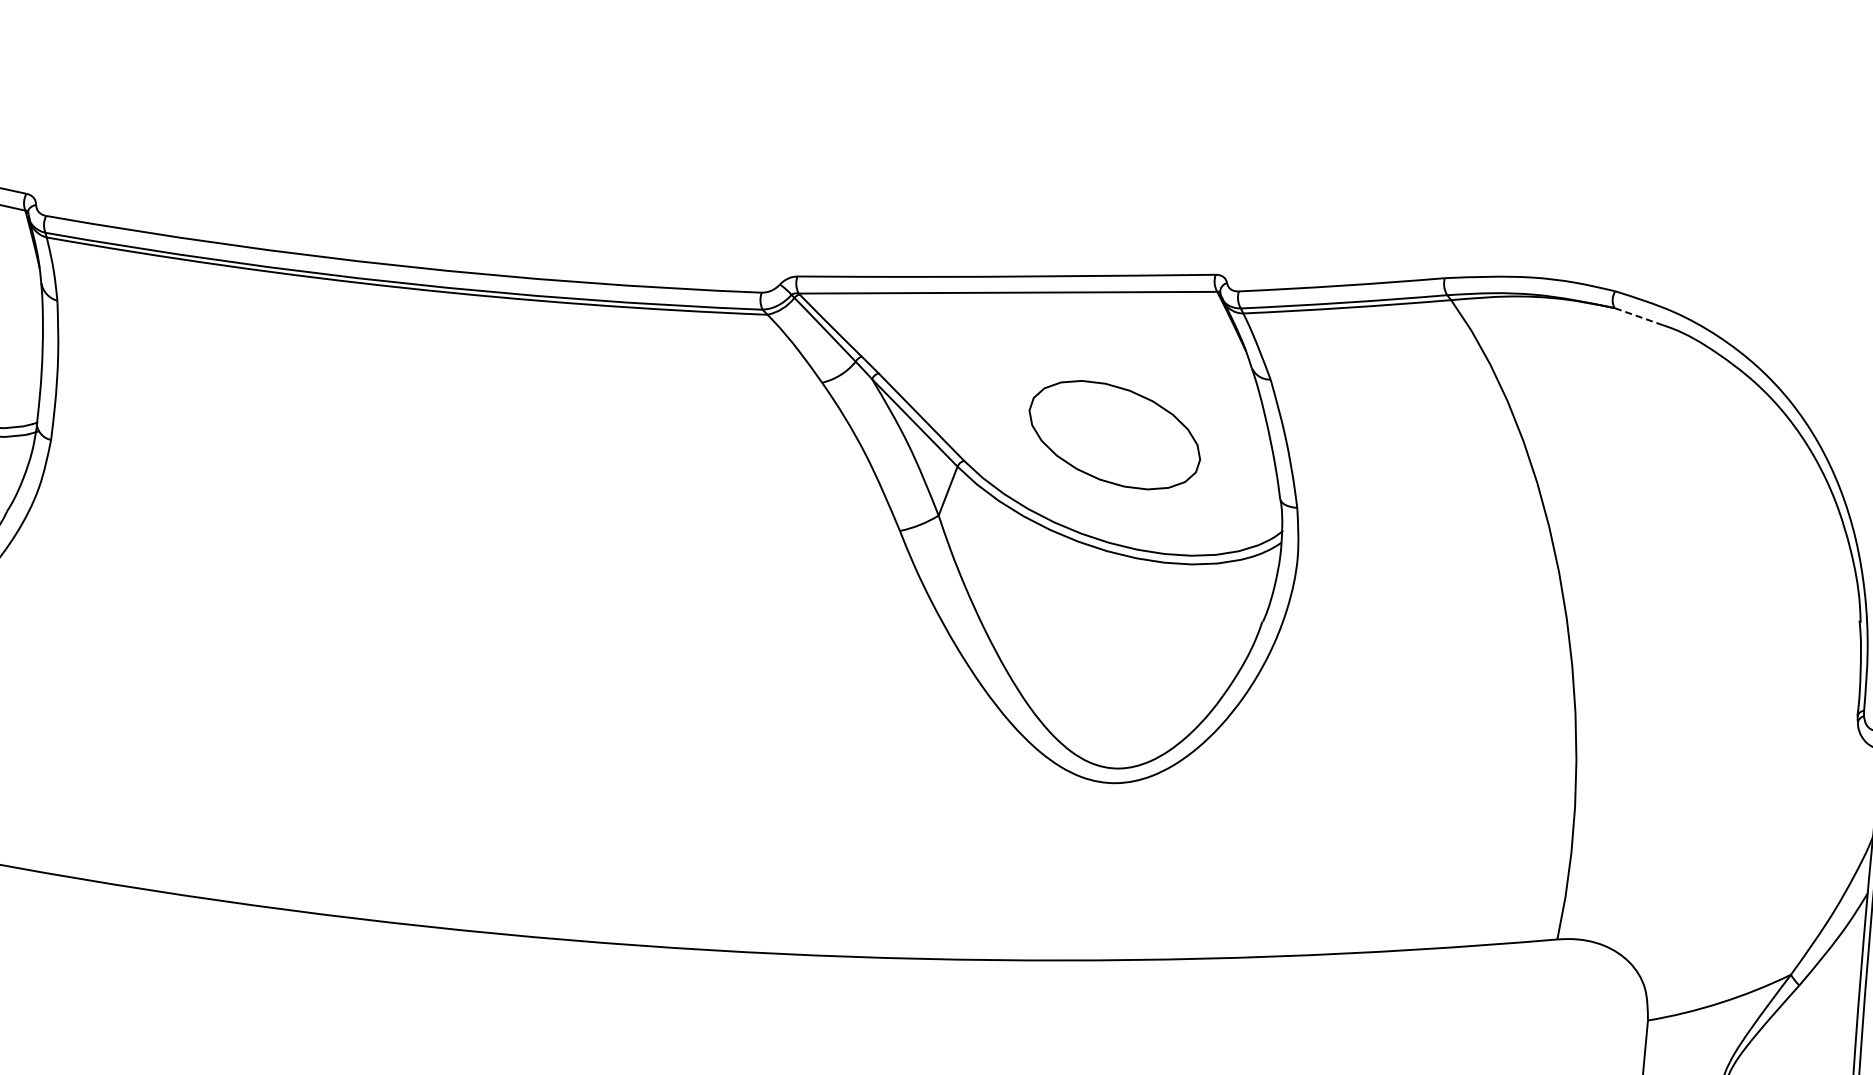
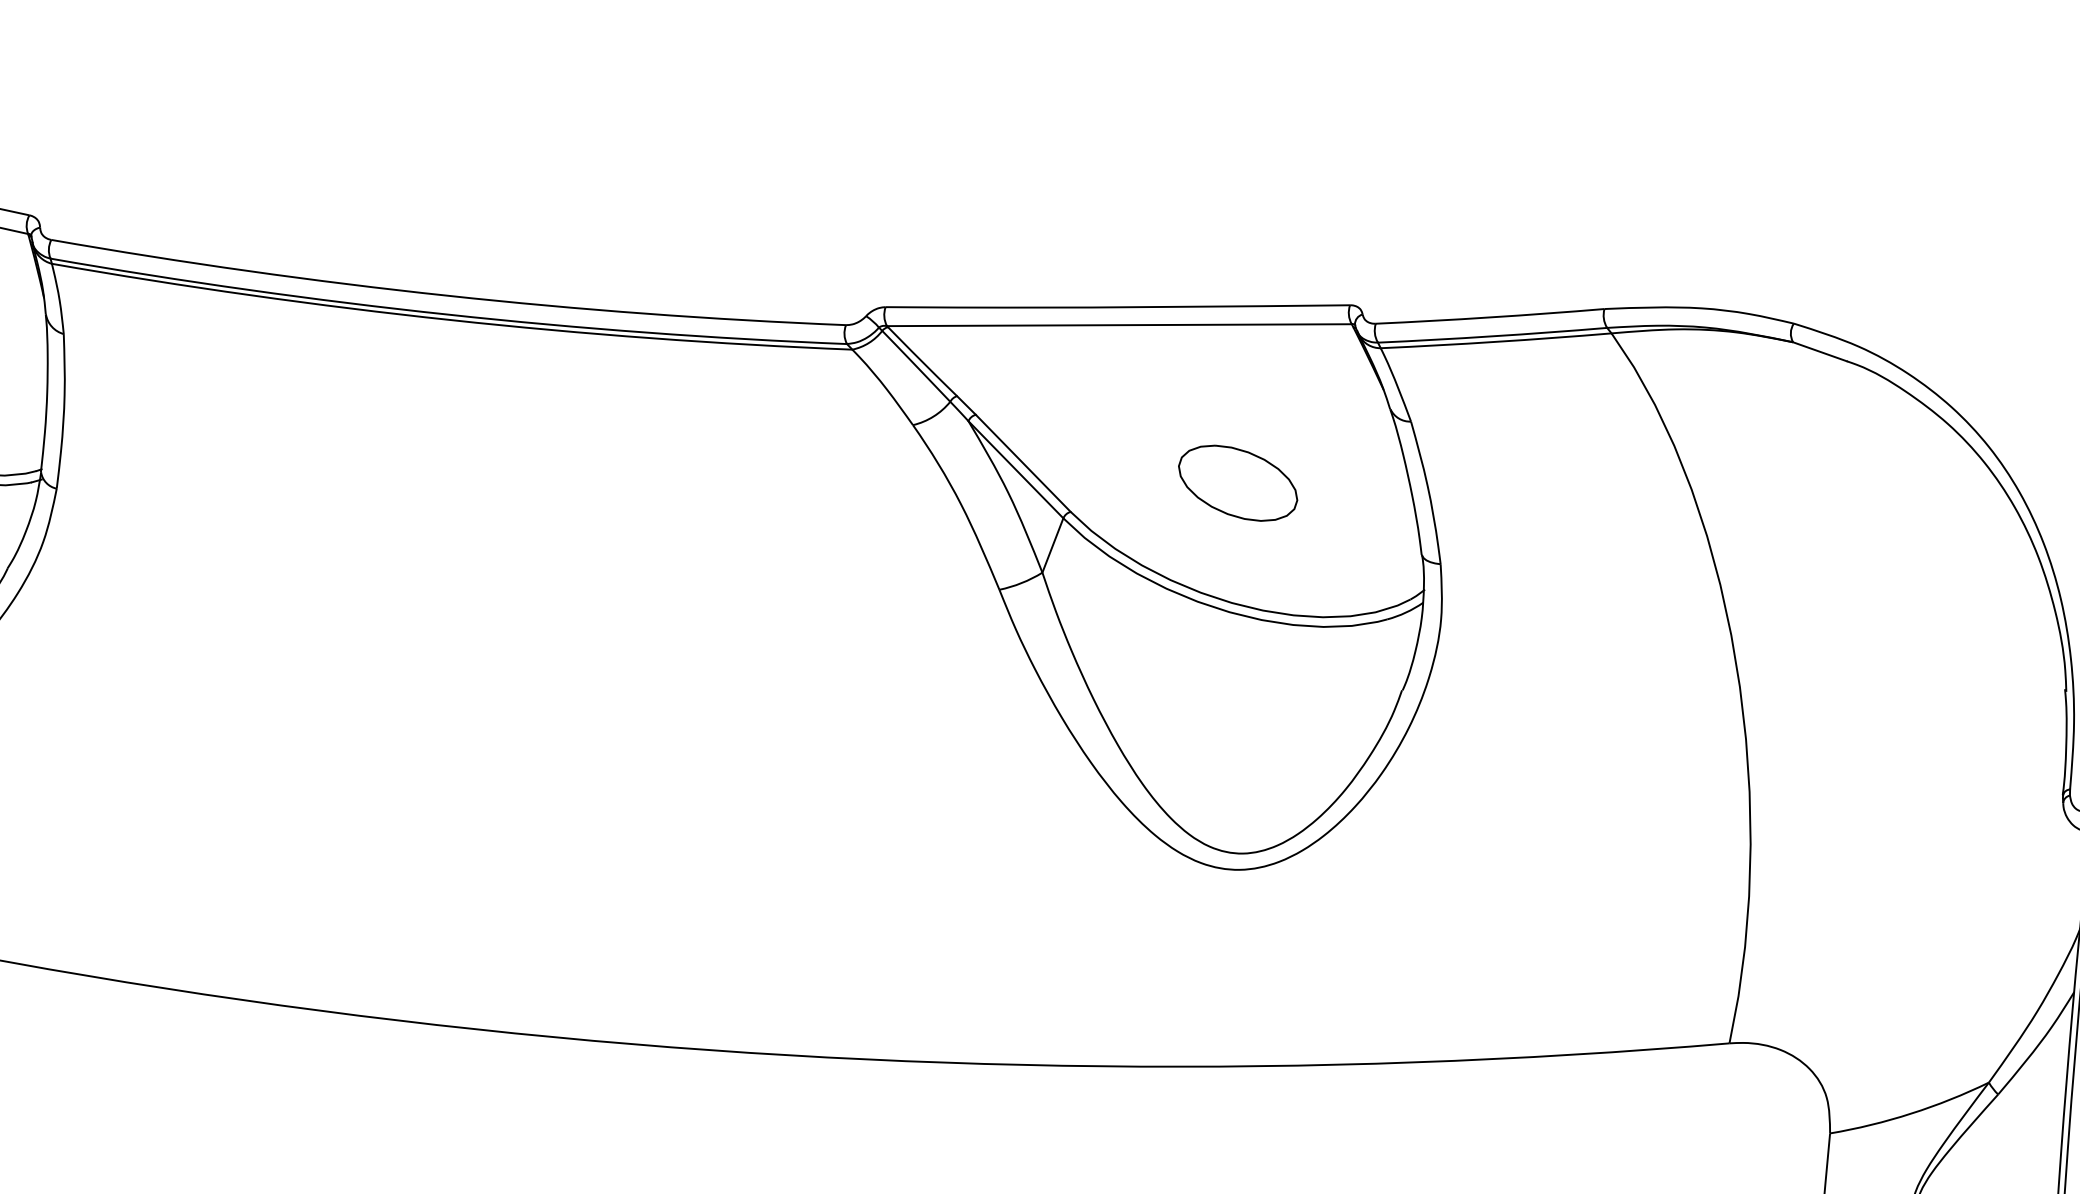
line: (1638, 316) -> (1819, 351), dashed -> solid
part: (1114, 434) -> (1237, 482), size x0.62

